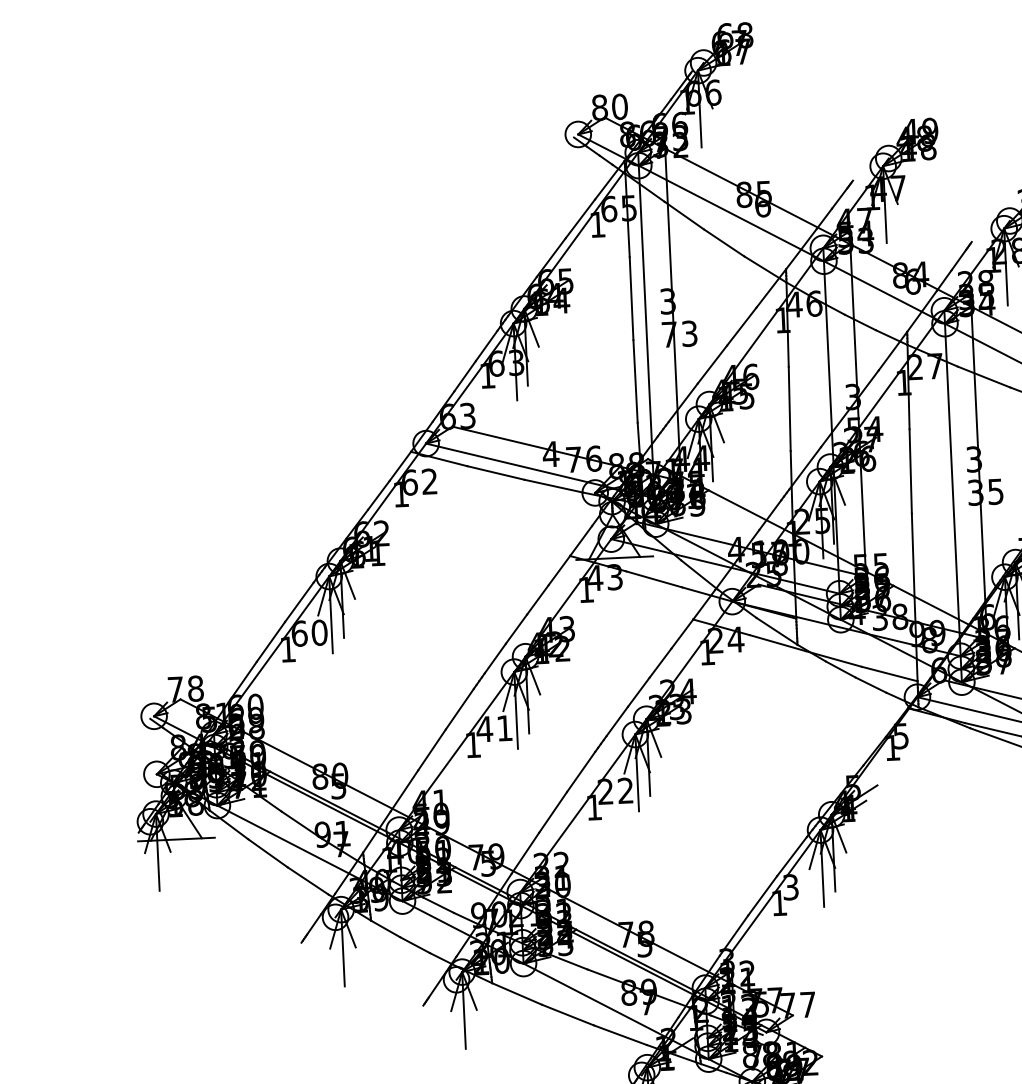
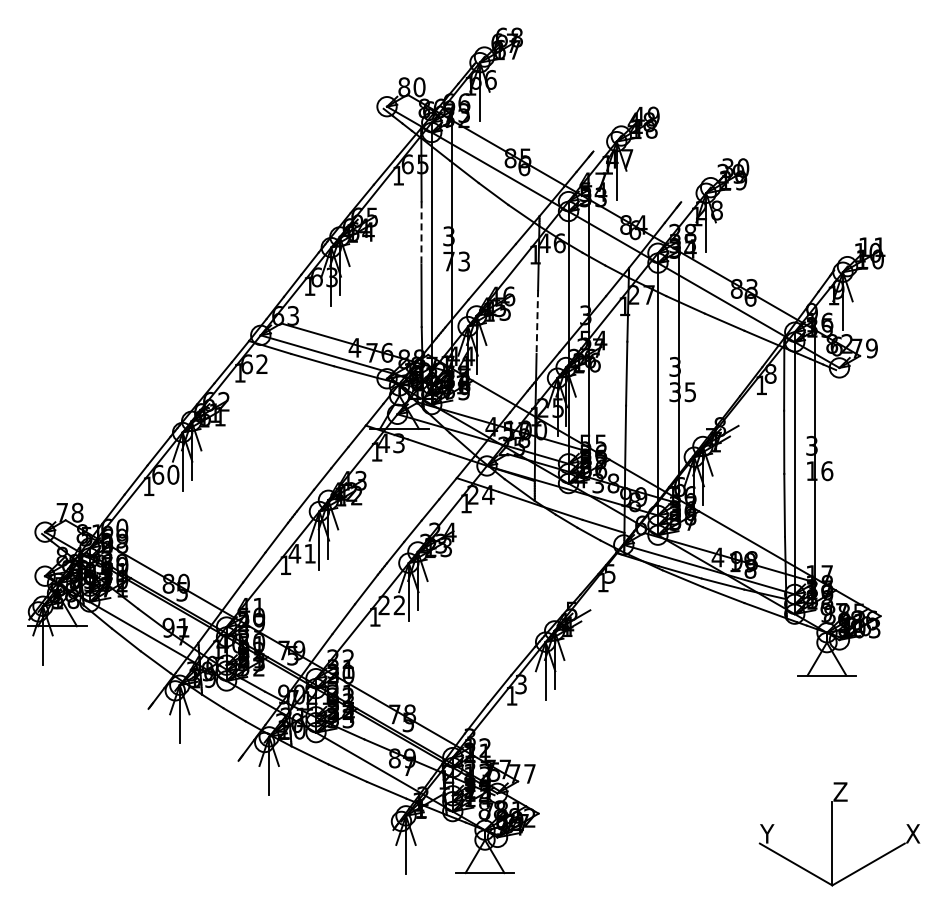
line: (631, 298) -> (421, 232), solid -> dashed
line: (789, 409) -> (537, 322), solid -> dashed

